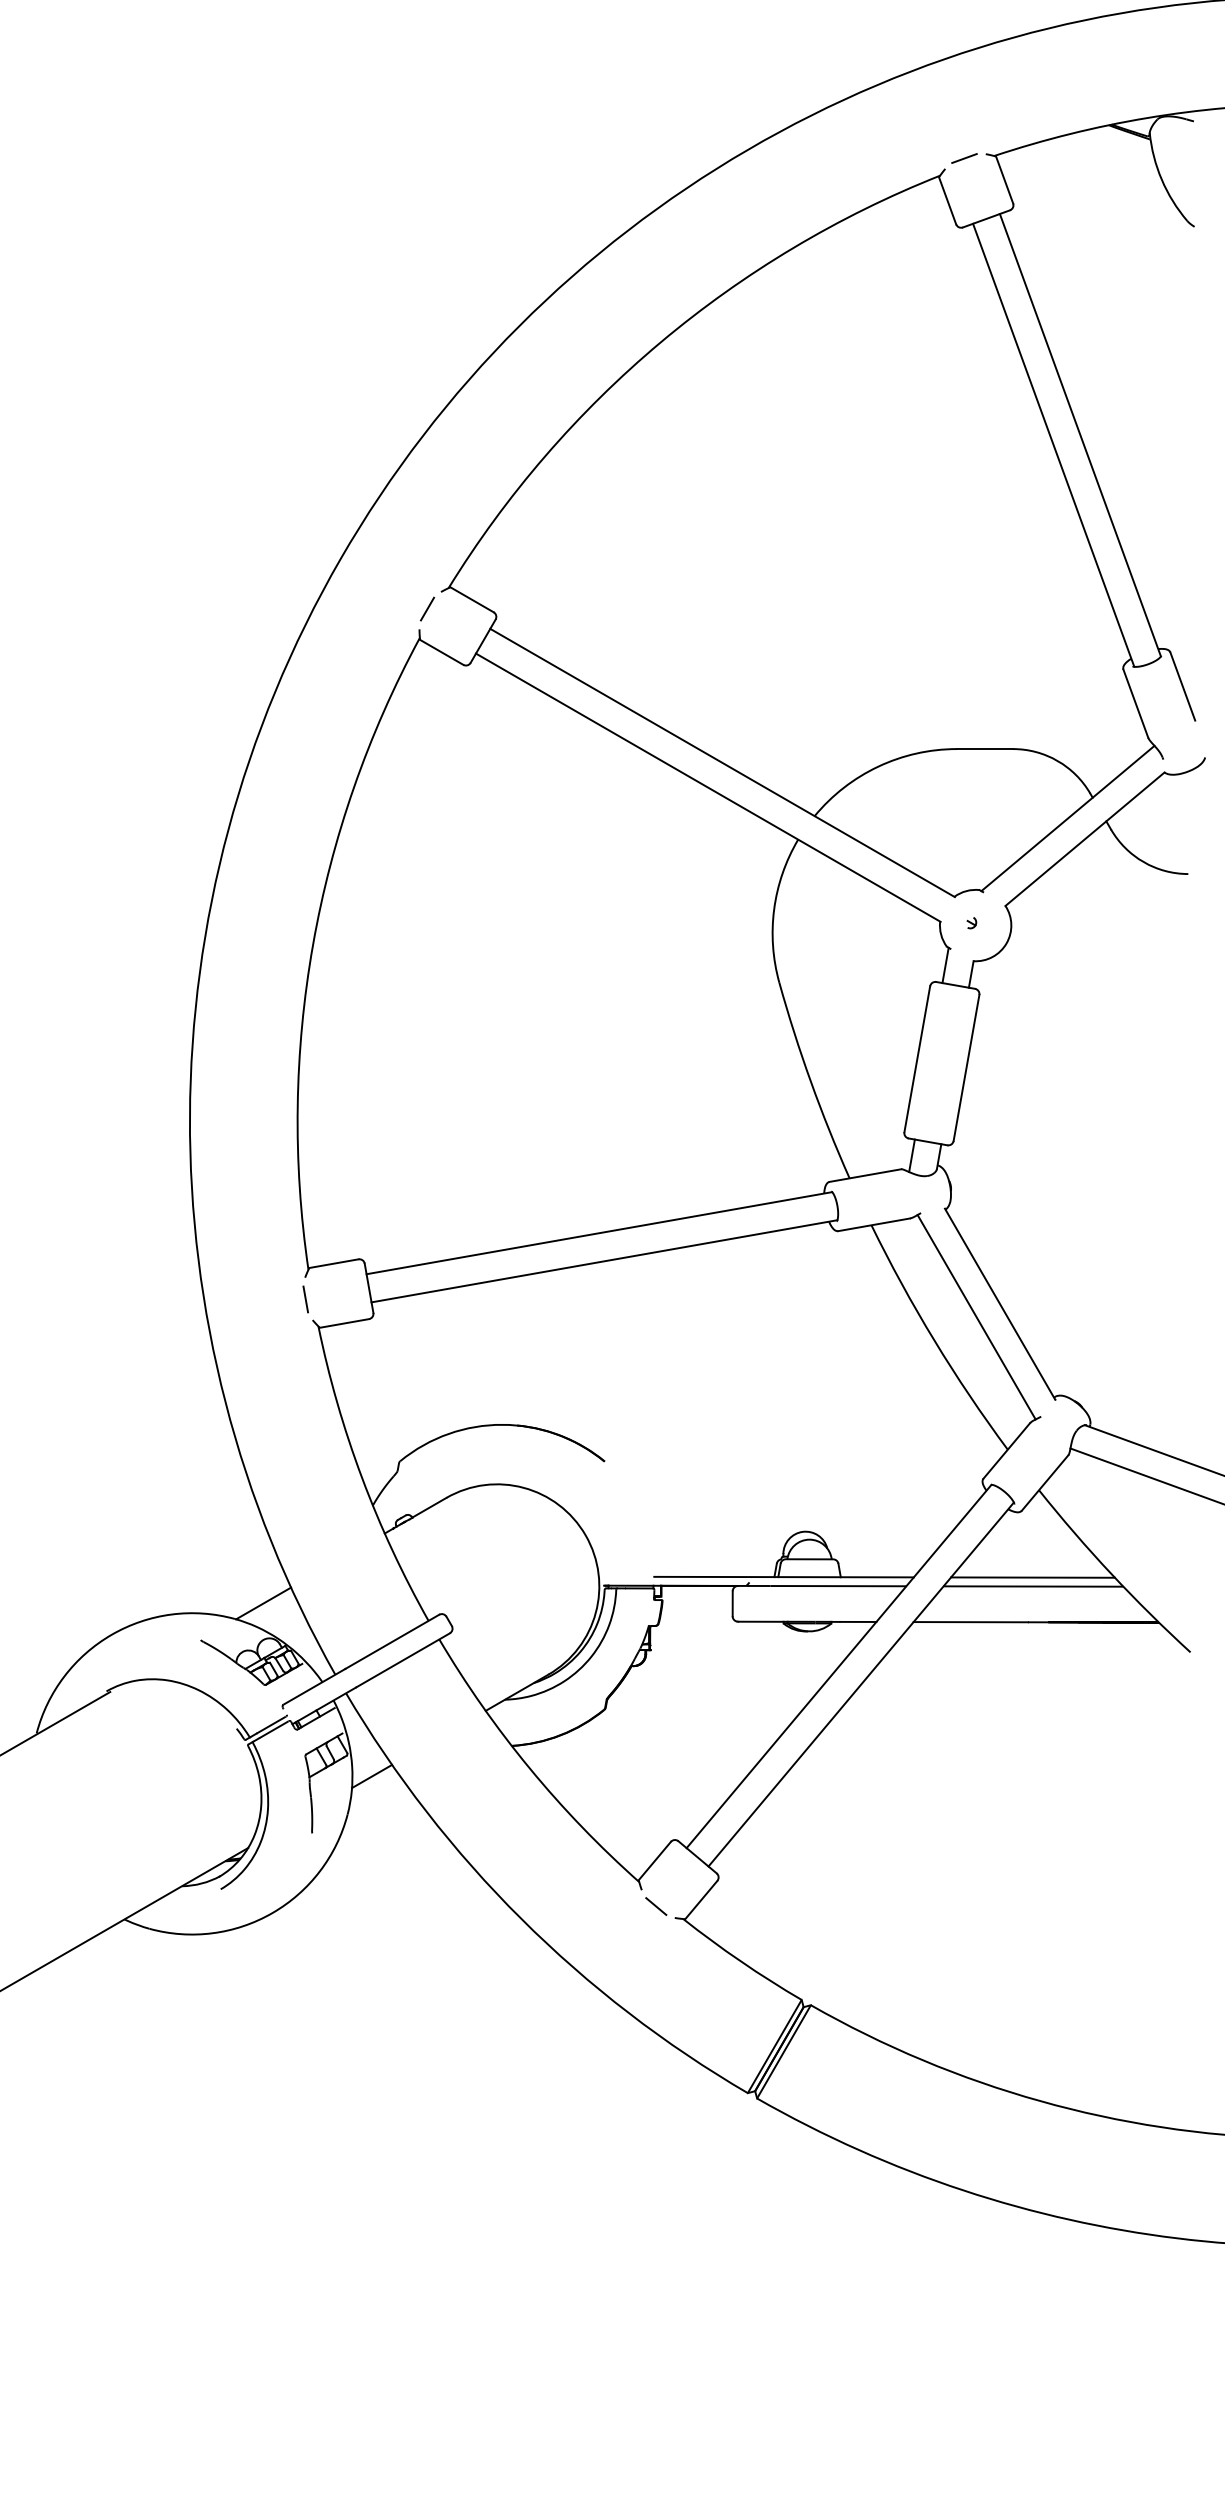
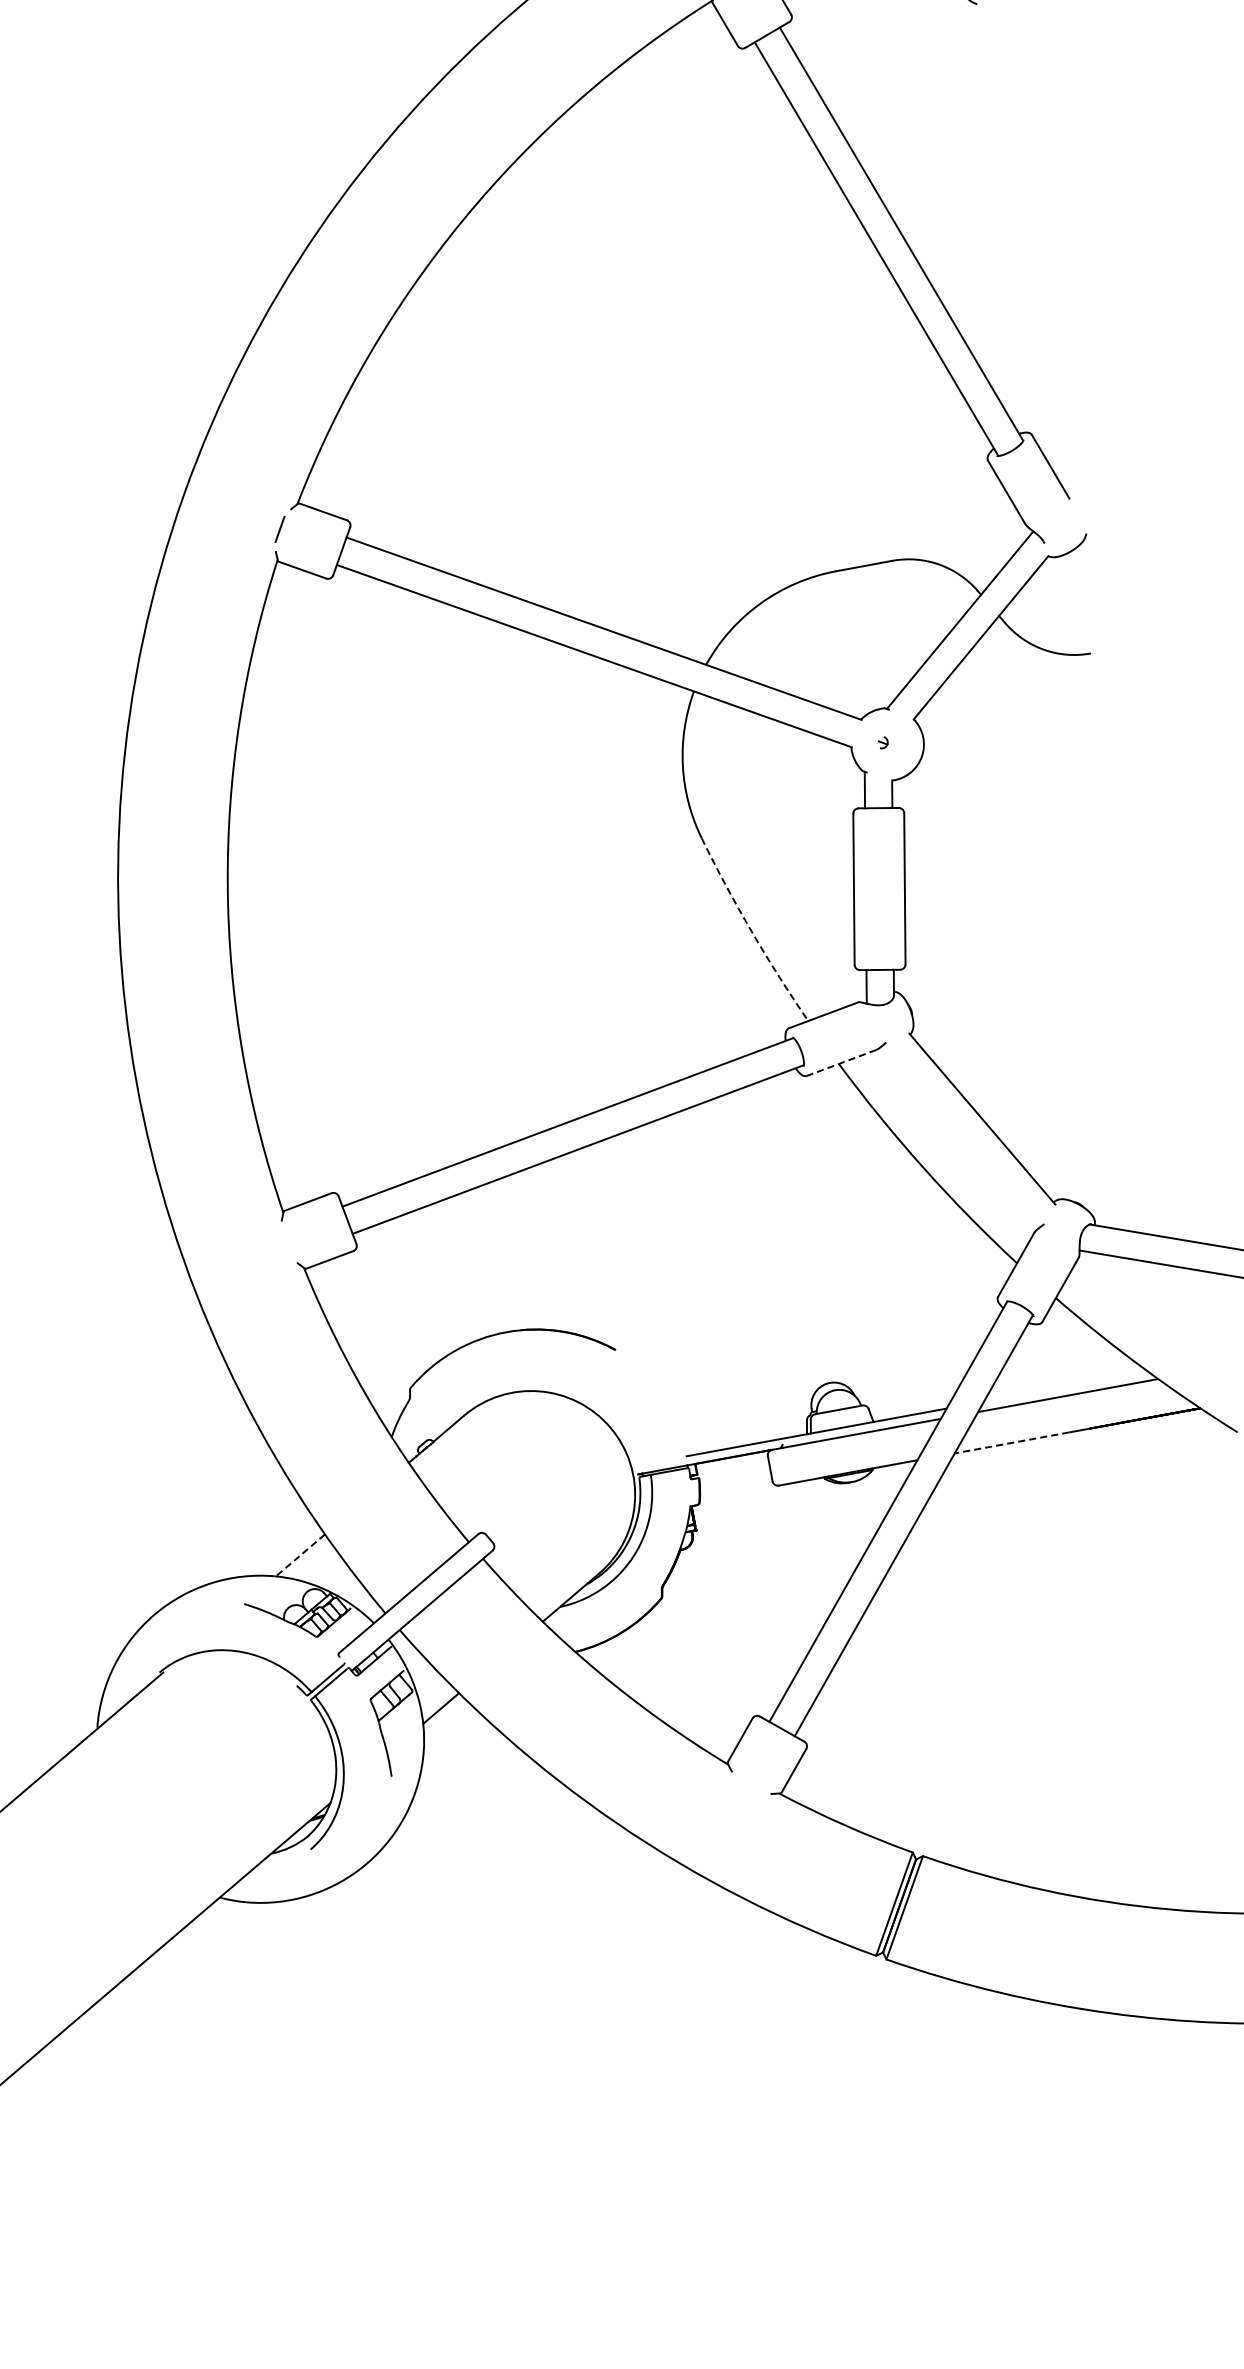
arc: (810, 1081) -> (751, 931), solid -> dashed
line: (873, 1224) -> (840, 1062), solid -> dashed
line: (305, 1299) -> (286, 1243), removed
line: (976, 1317) -> (961, 1136), removed
line: (1032, 1577) -> (1065, 1386), removed
line: (263, 1603) -> (300, 1555), solid -> dashed
line: (970, 1622) -> (1011, 1443), solid -> dashed
line: (656, 1906) -> (750, 1785), removed

